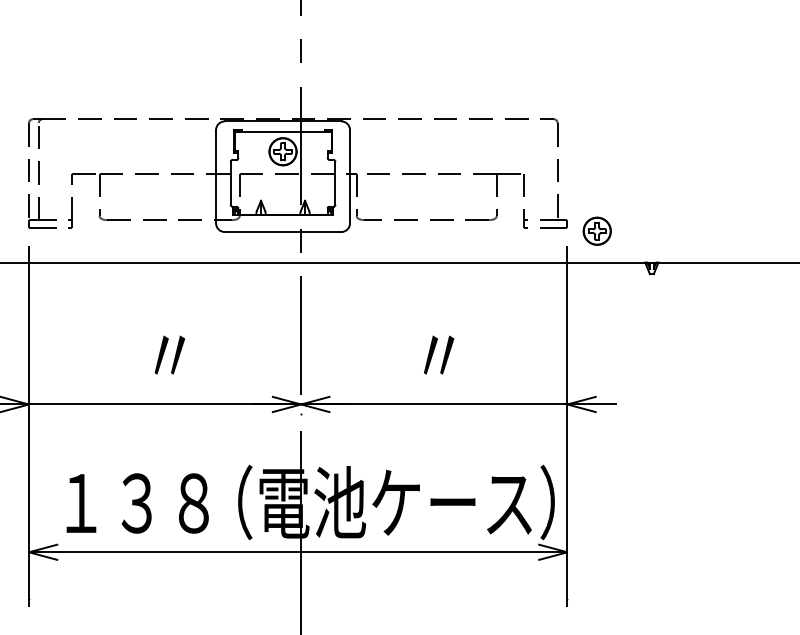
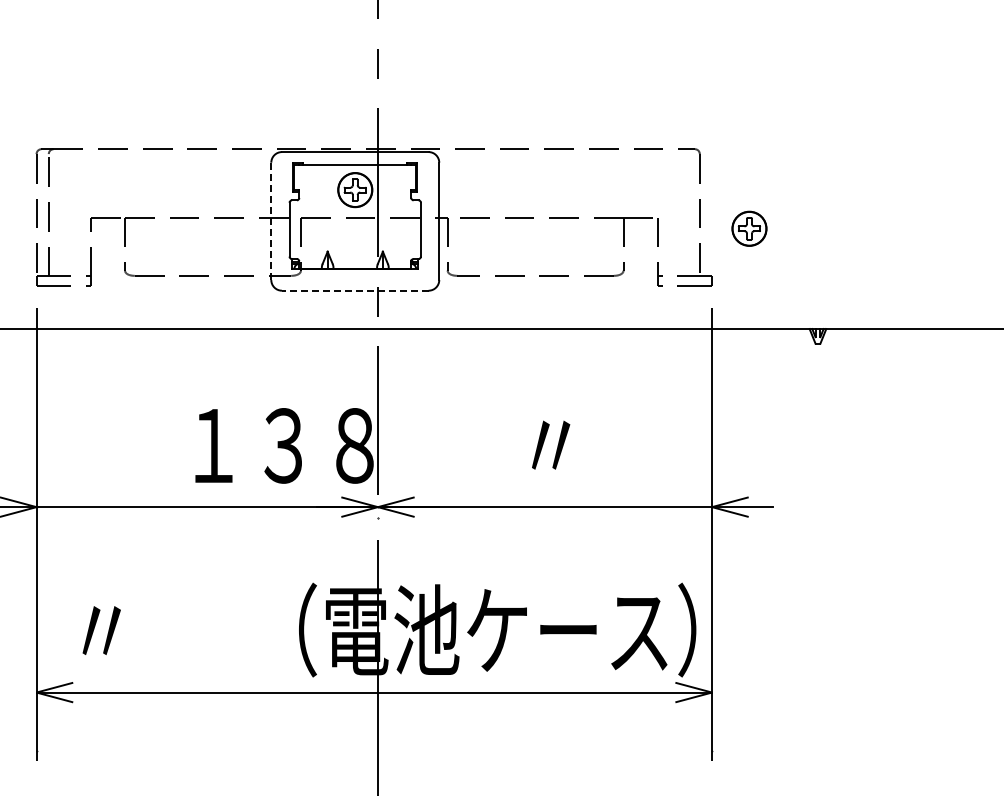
line: (216, 176) -> (271, 221), solid -> dashed
line: (282, 231) -> (354, 290), solid -> dashed
part: (597, 231) -> (749, 228), moved
text: (225, 355) -> (283, 445), 〃 -> １３８
text: (137, 503) -> (172, 631), １３８ -> 〃

